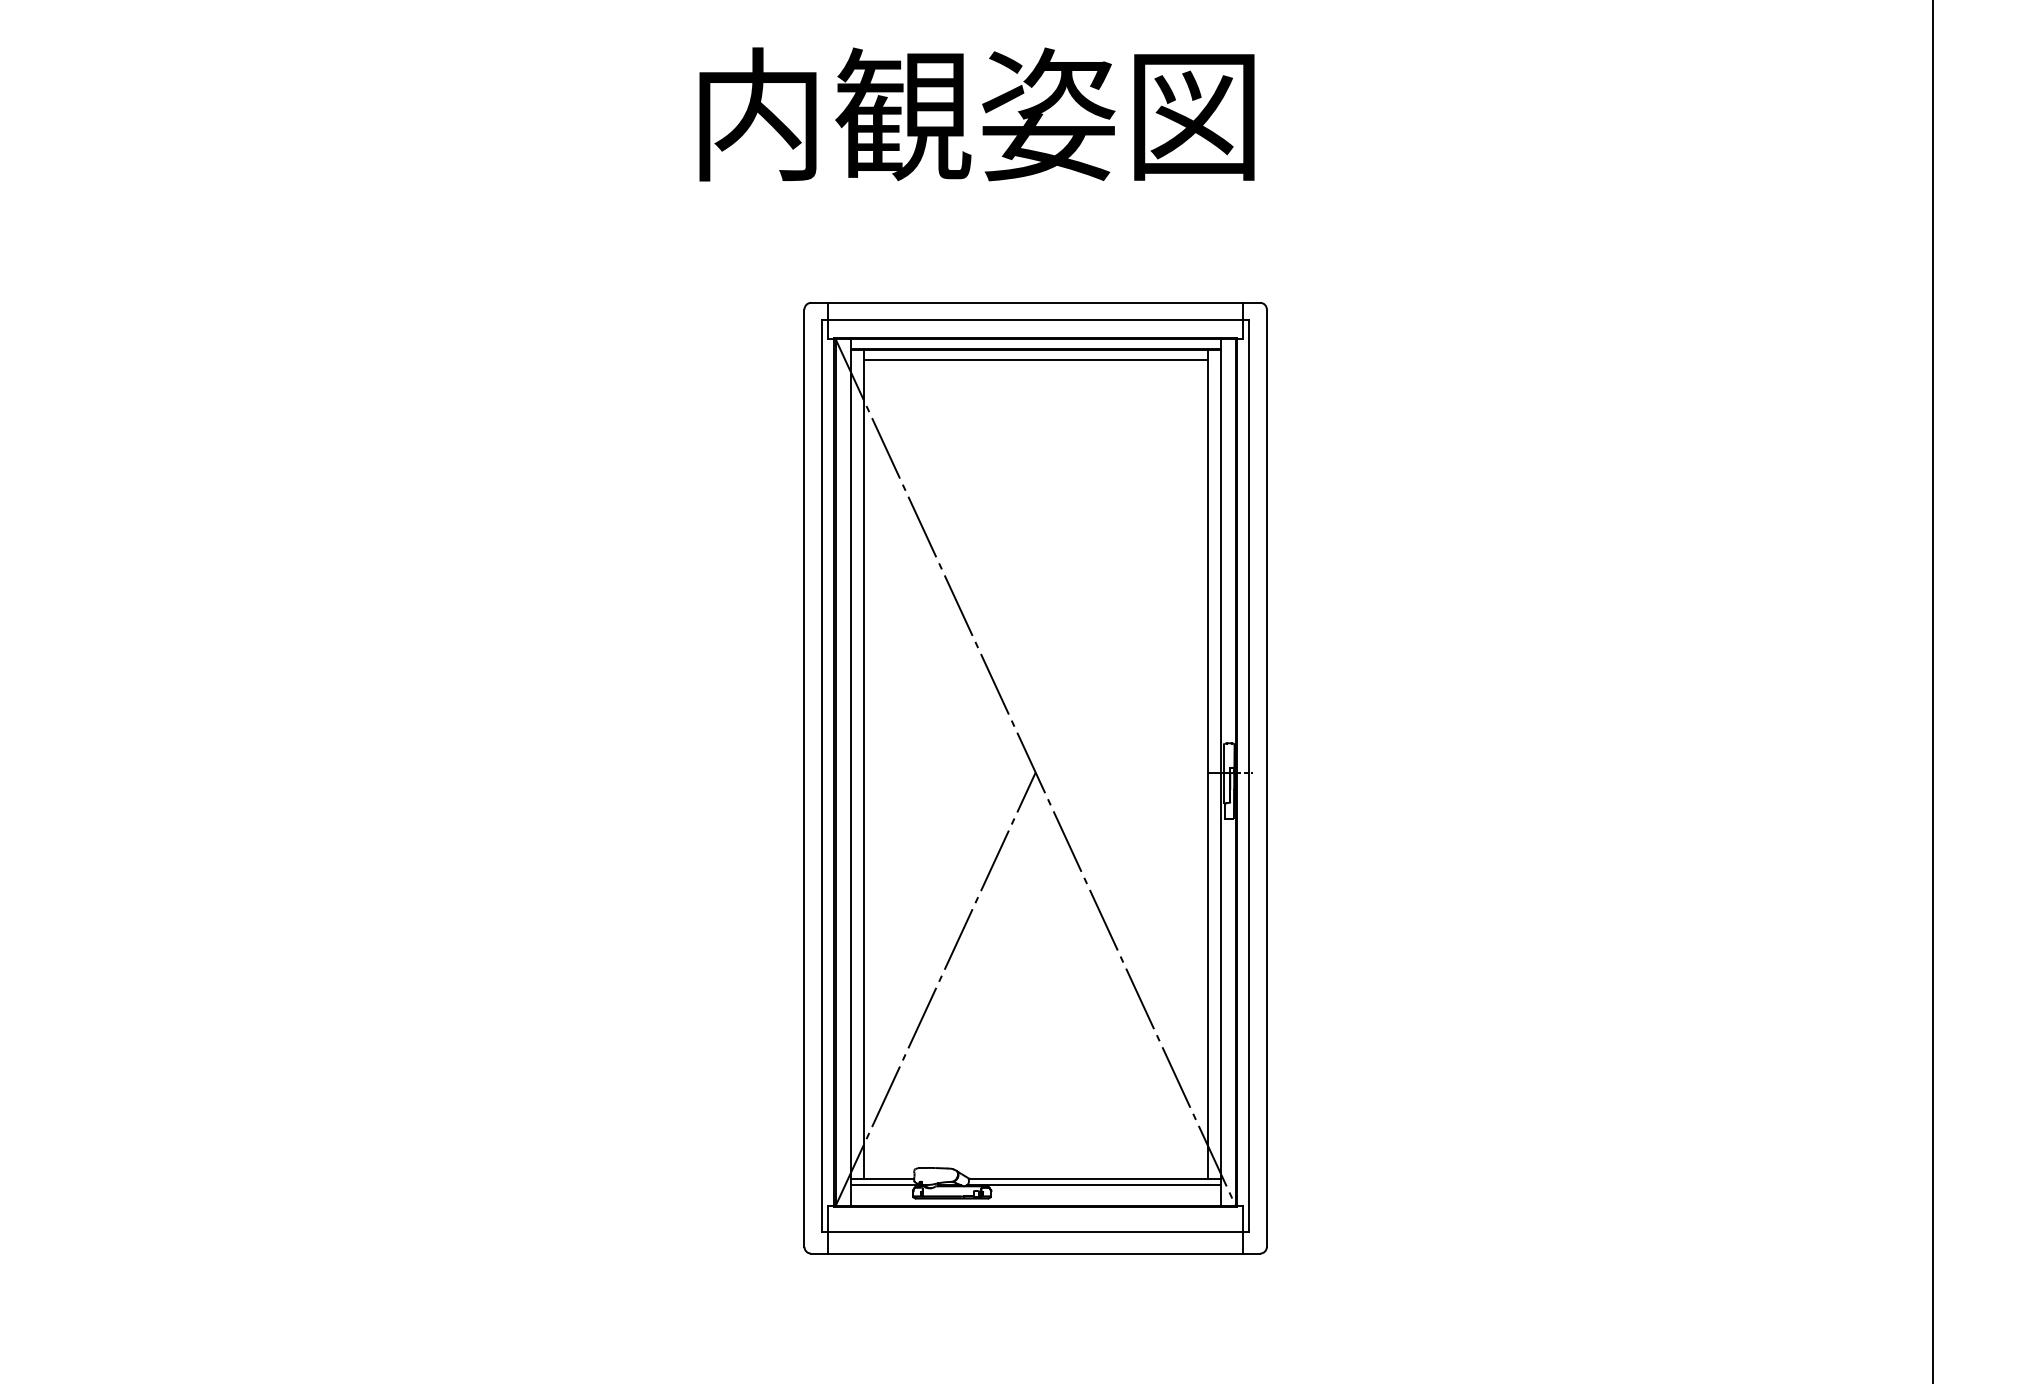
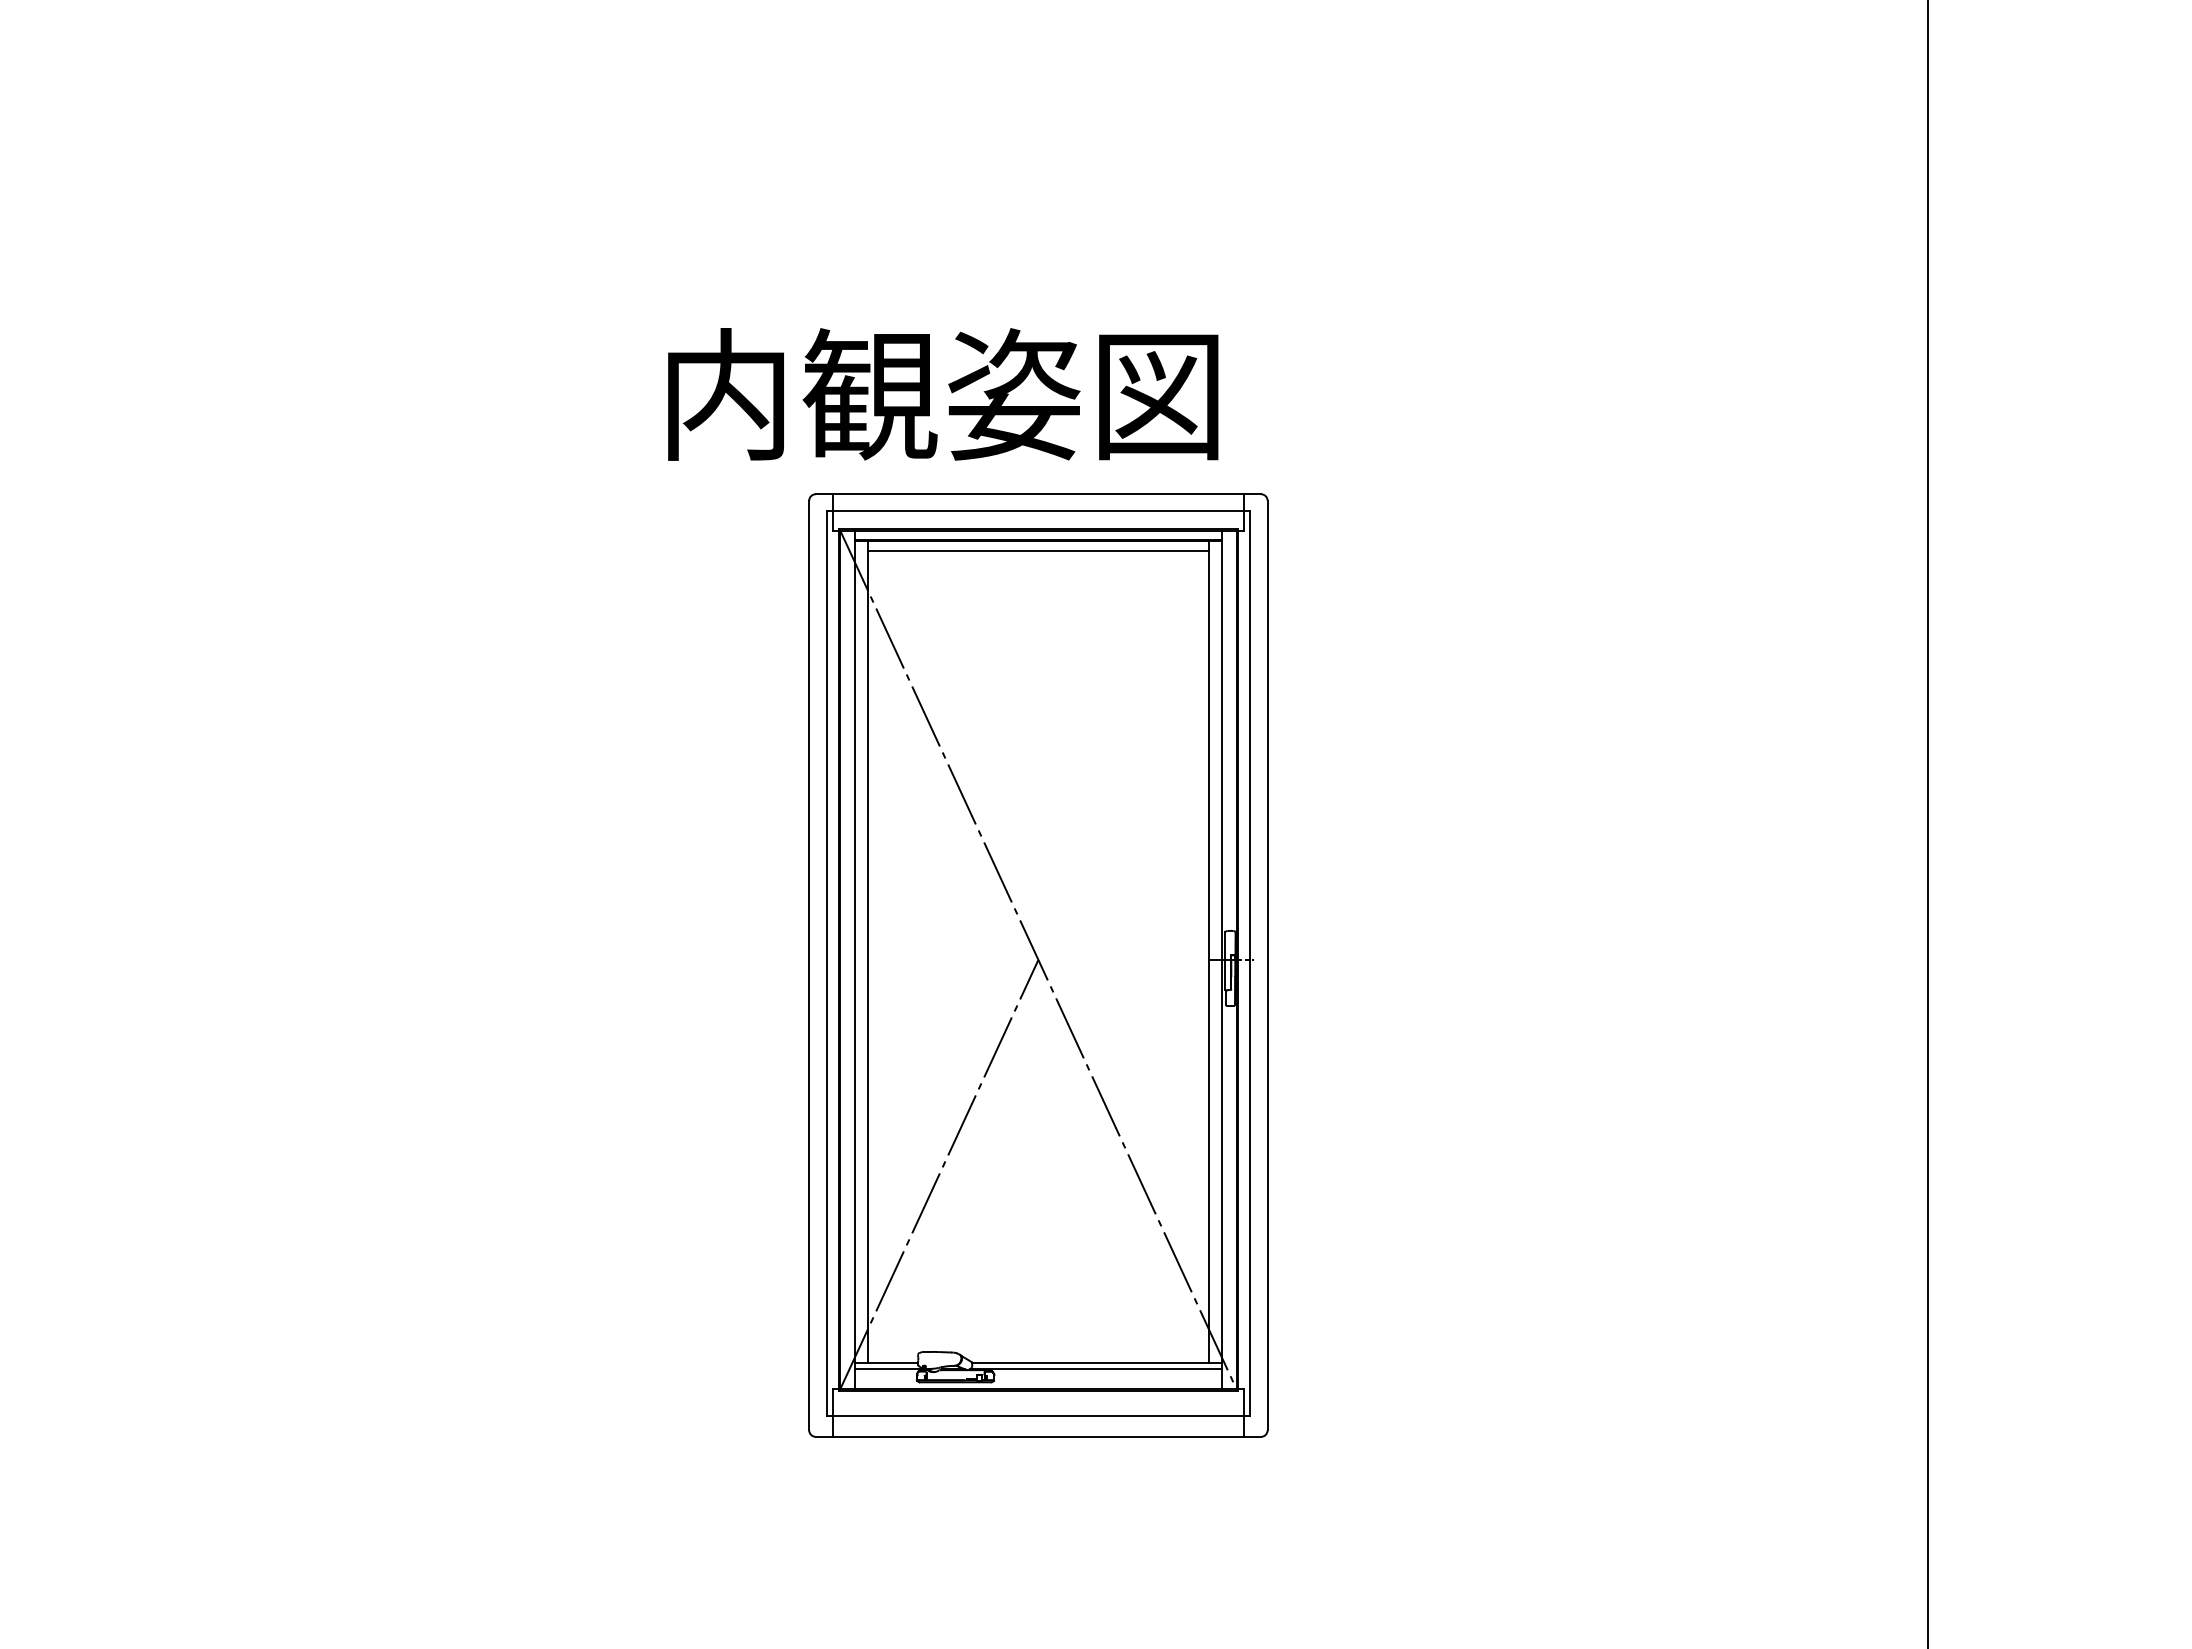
text: (977, 114) -> (943, 394), moved

